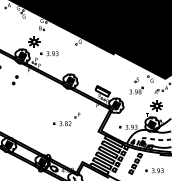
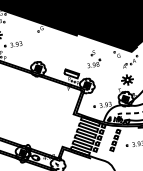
part: (136, 85) -> (93, 58), moved
part: (66, 119) -> (40, 107), removed

